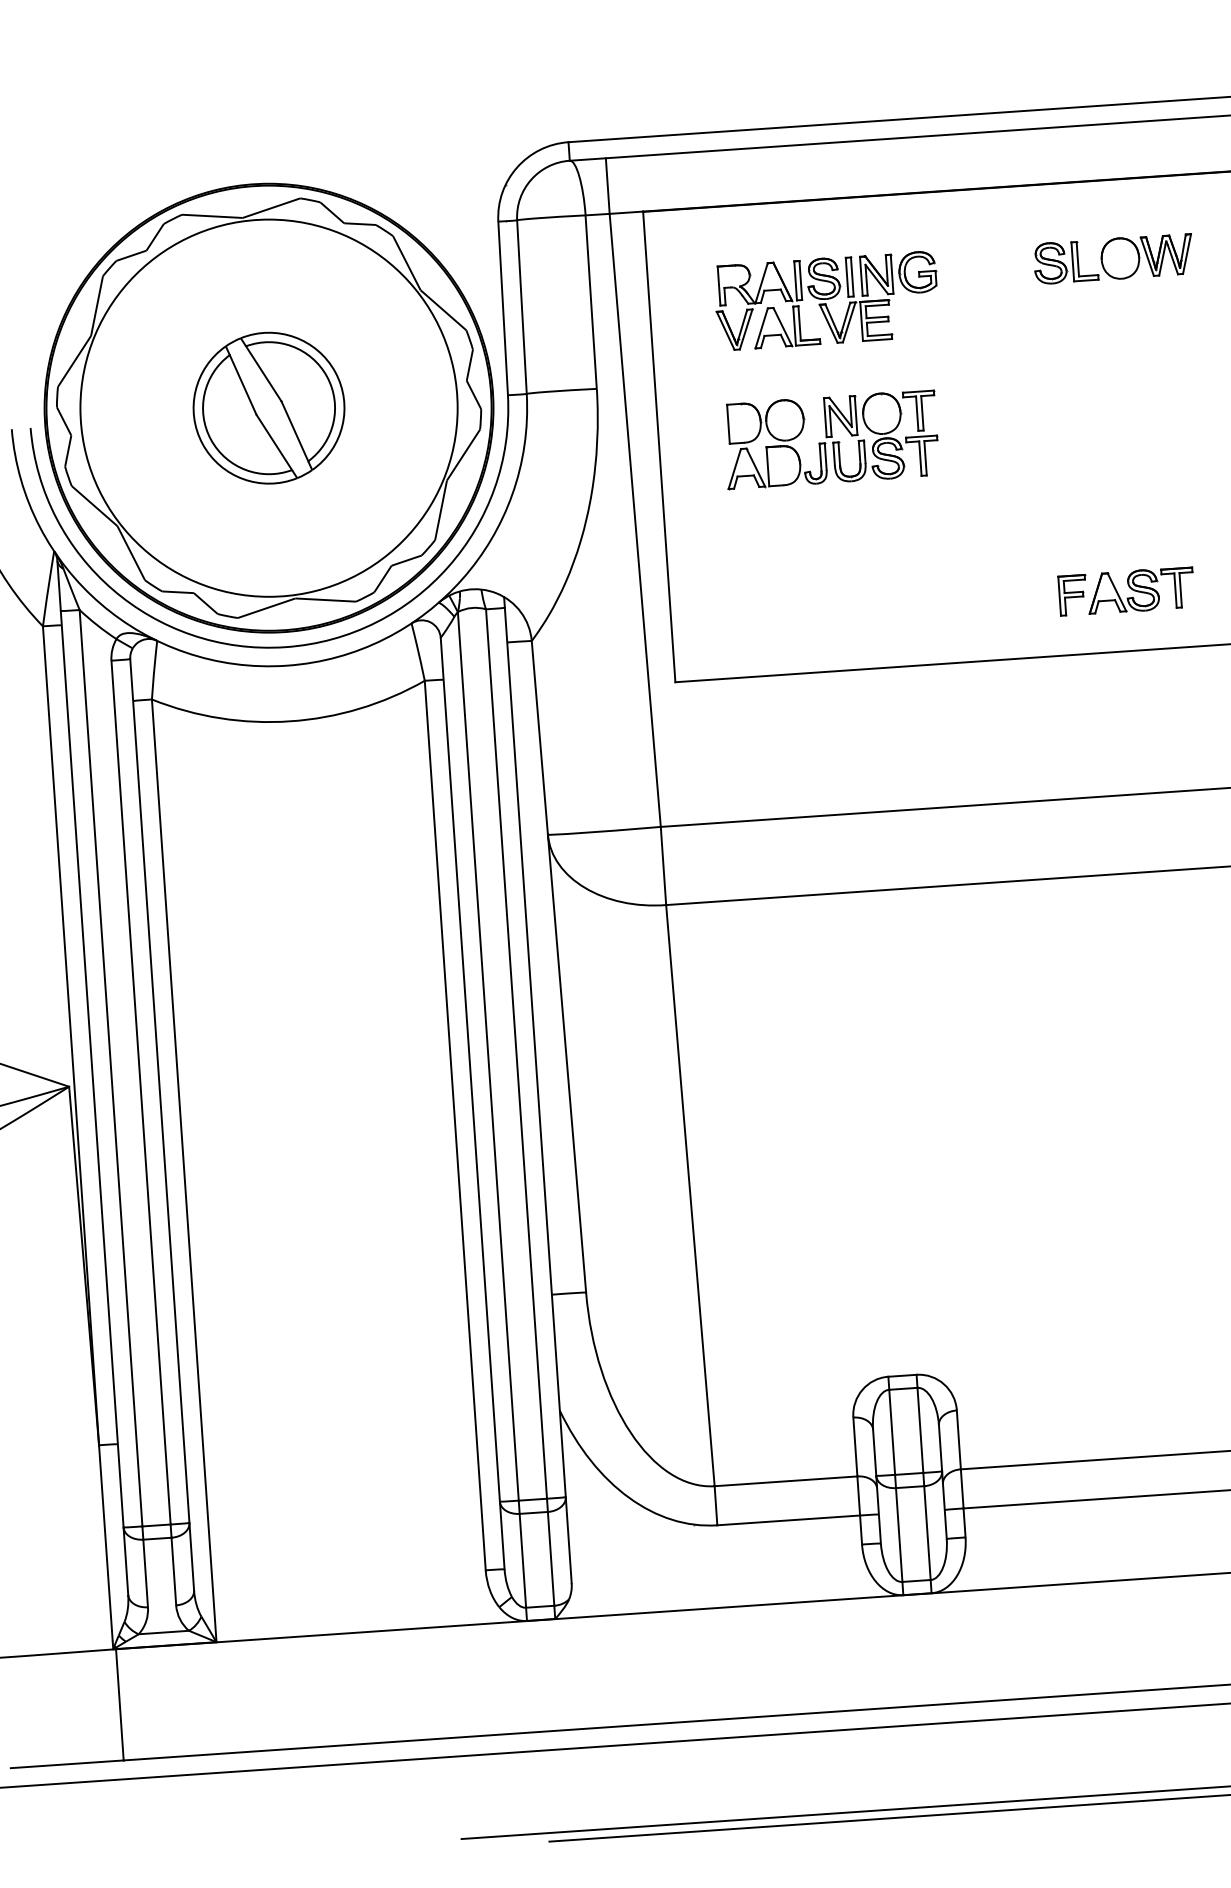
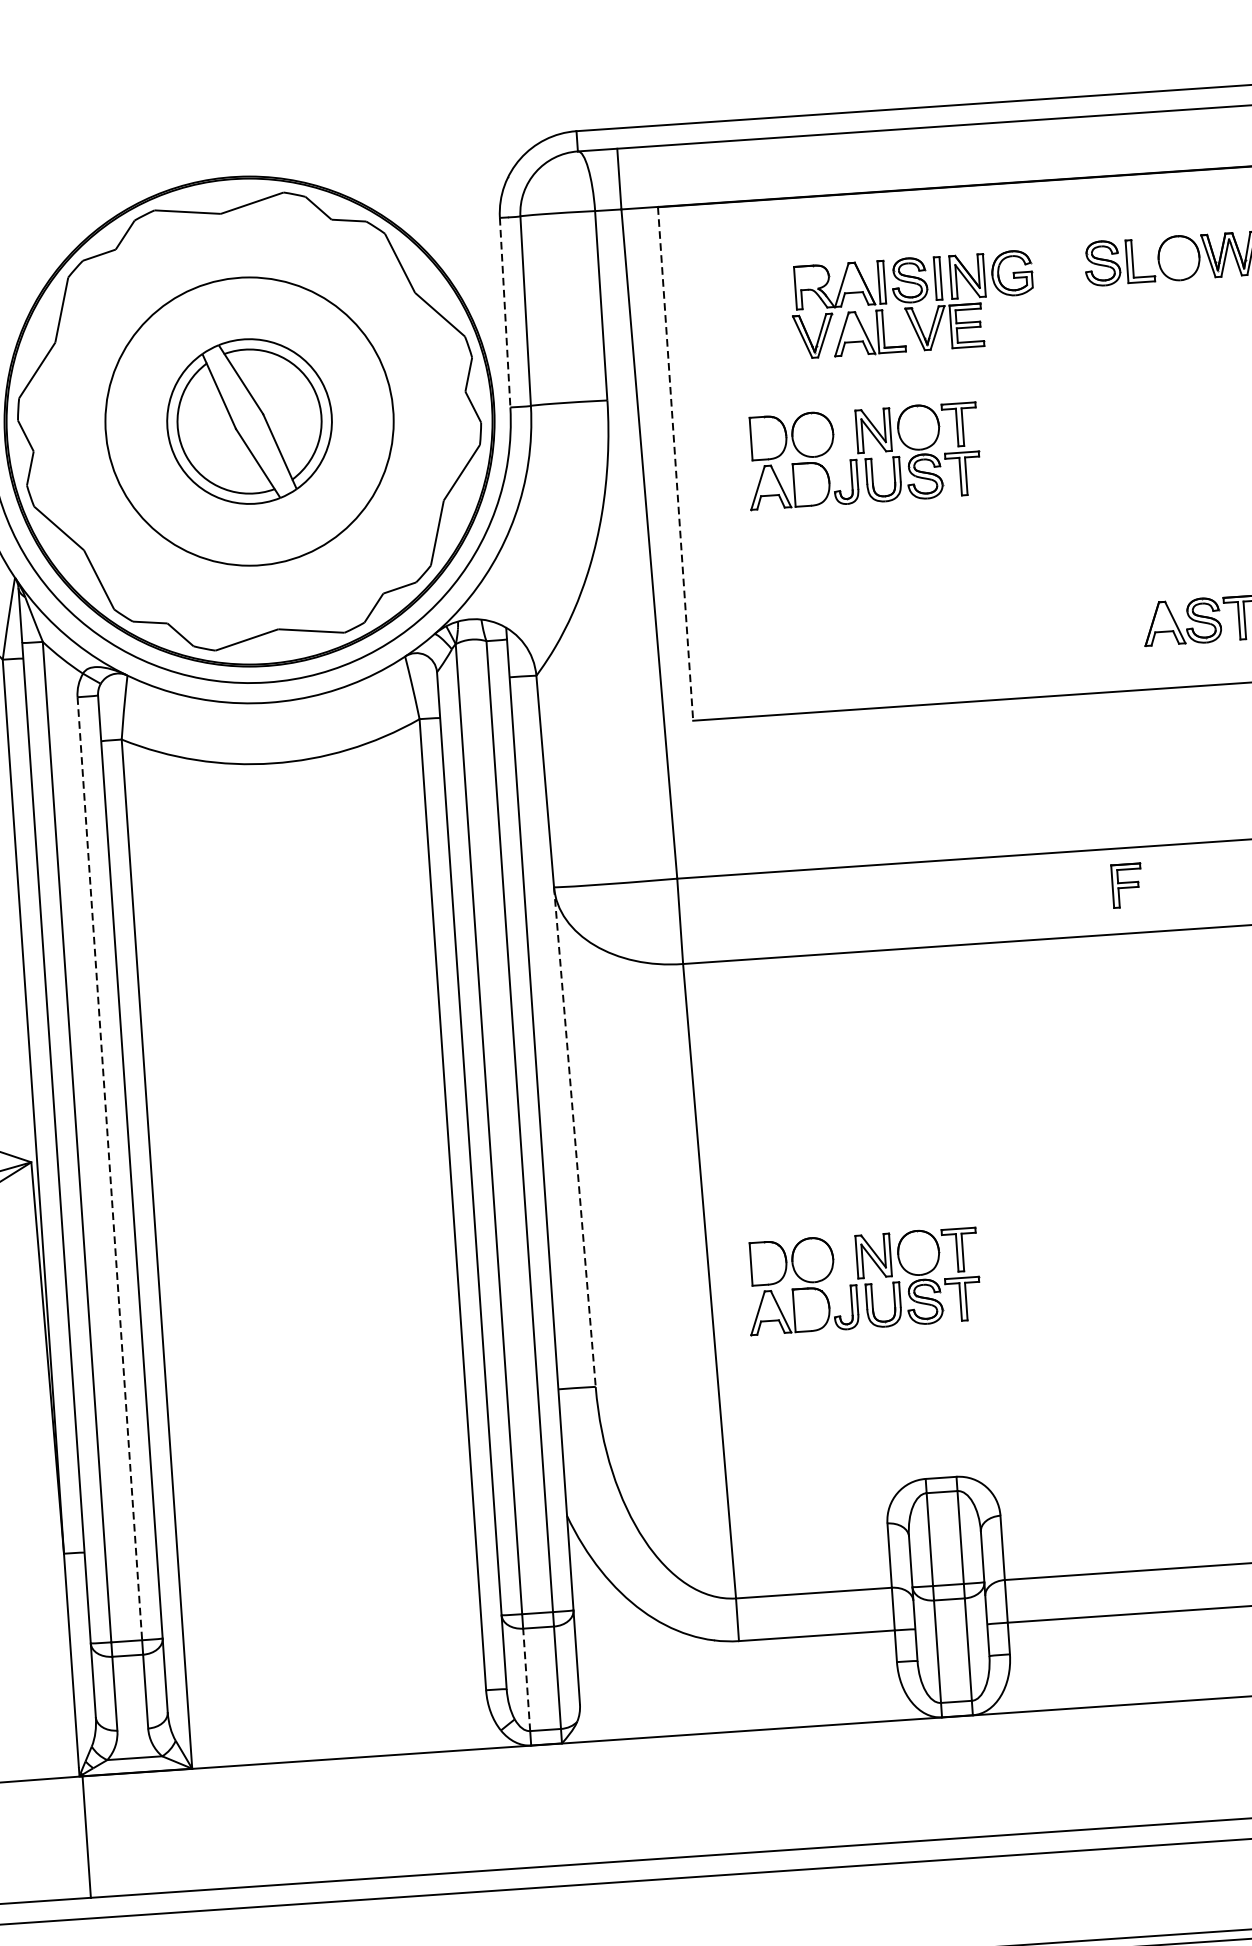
part: (826, 300) -> (912, 303), moved
line: (503, 308) -> (505, 312), solid -> dashed
circle: (268, 407) -> (248, 420), size x0.7
line: (659, 447) -> (675, 464), solid -> dashed
part: (1071, 595) -> (1125, 885), moved
line: (567, 1063) -> (575, 1136), solid -> dashed
line: (141, 1092) -> (110, 1168), solid -> dashed
part: (832, 1195) -> (864, 1281), added
line: (522, 1560) -> (526, 1679), solid -> dashed

